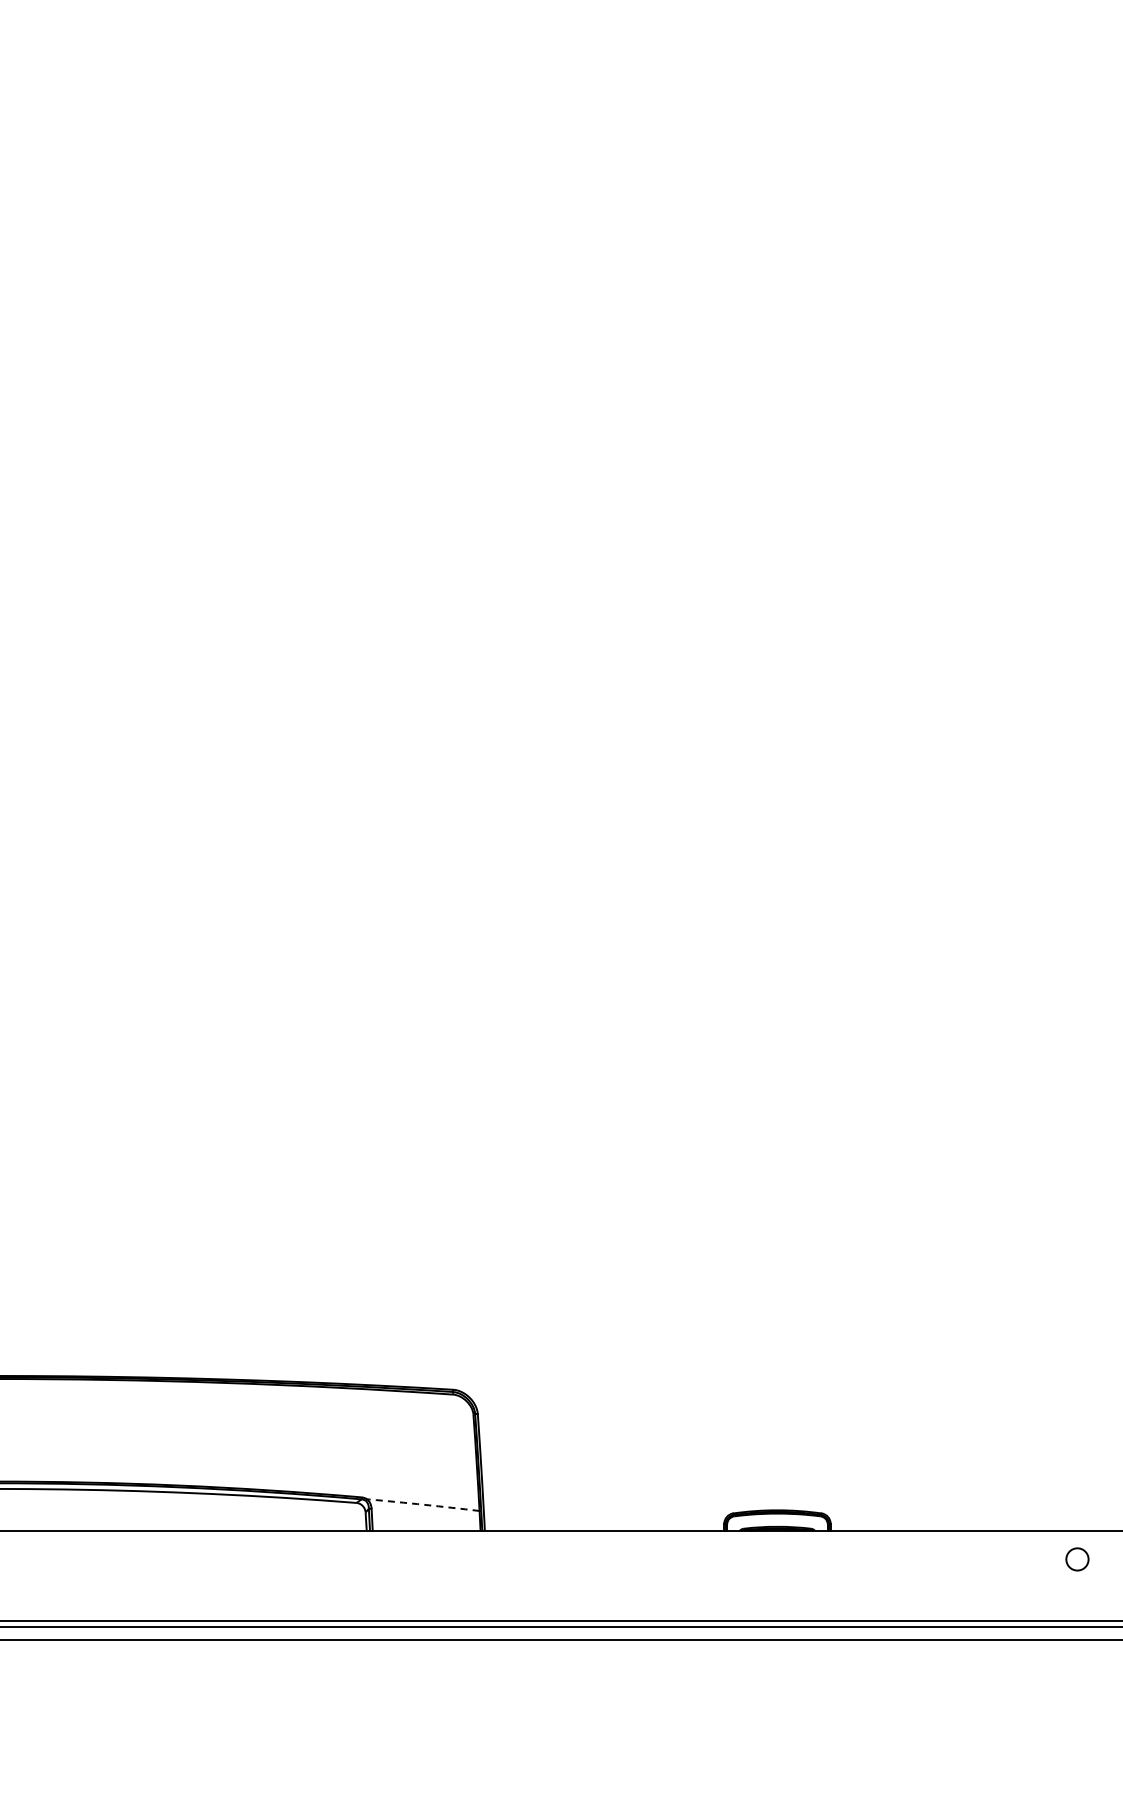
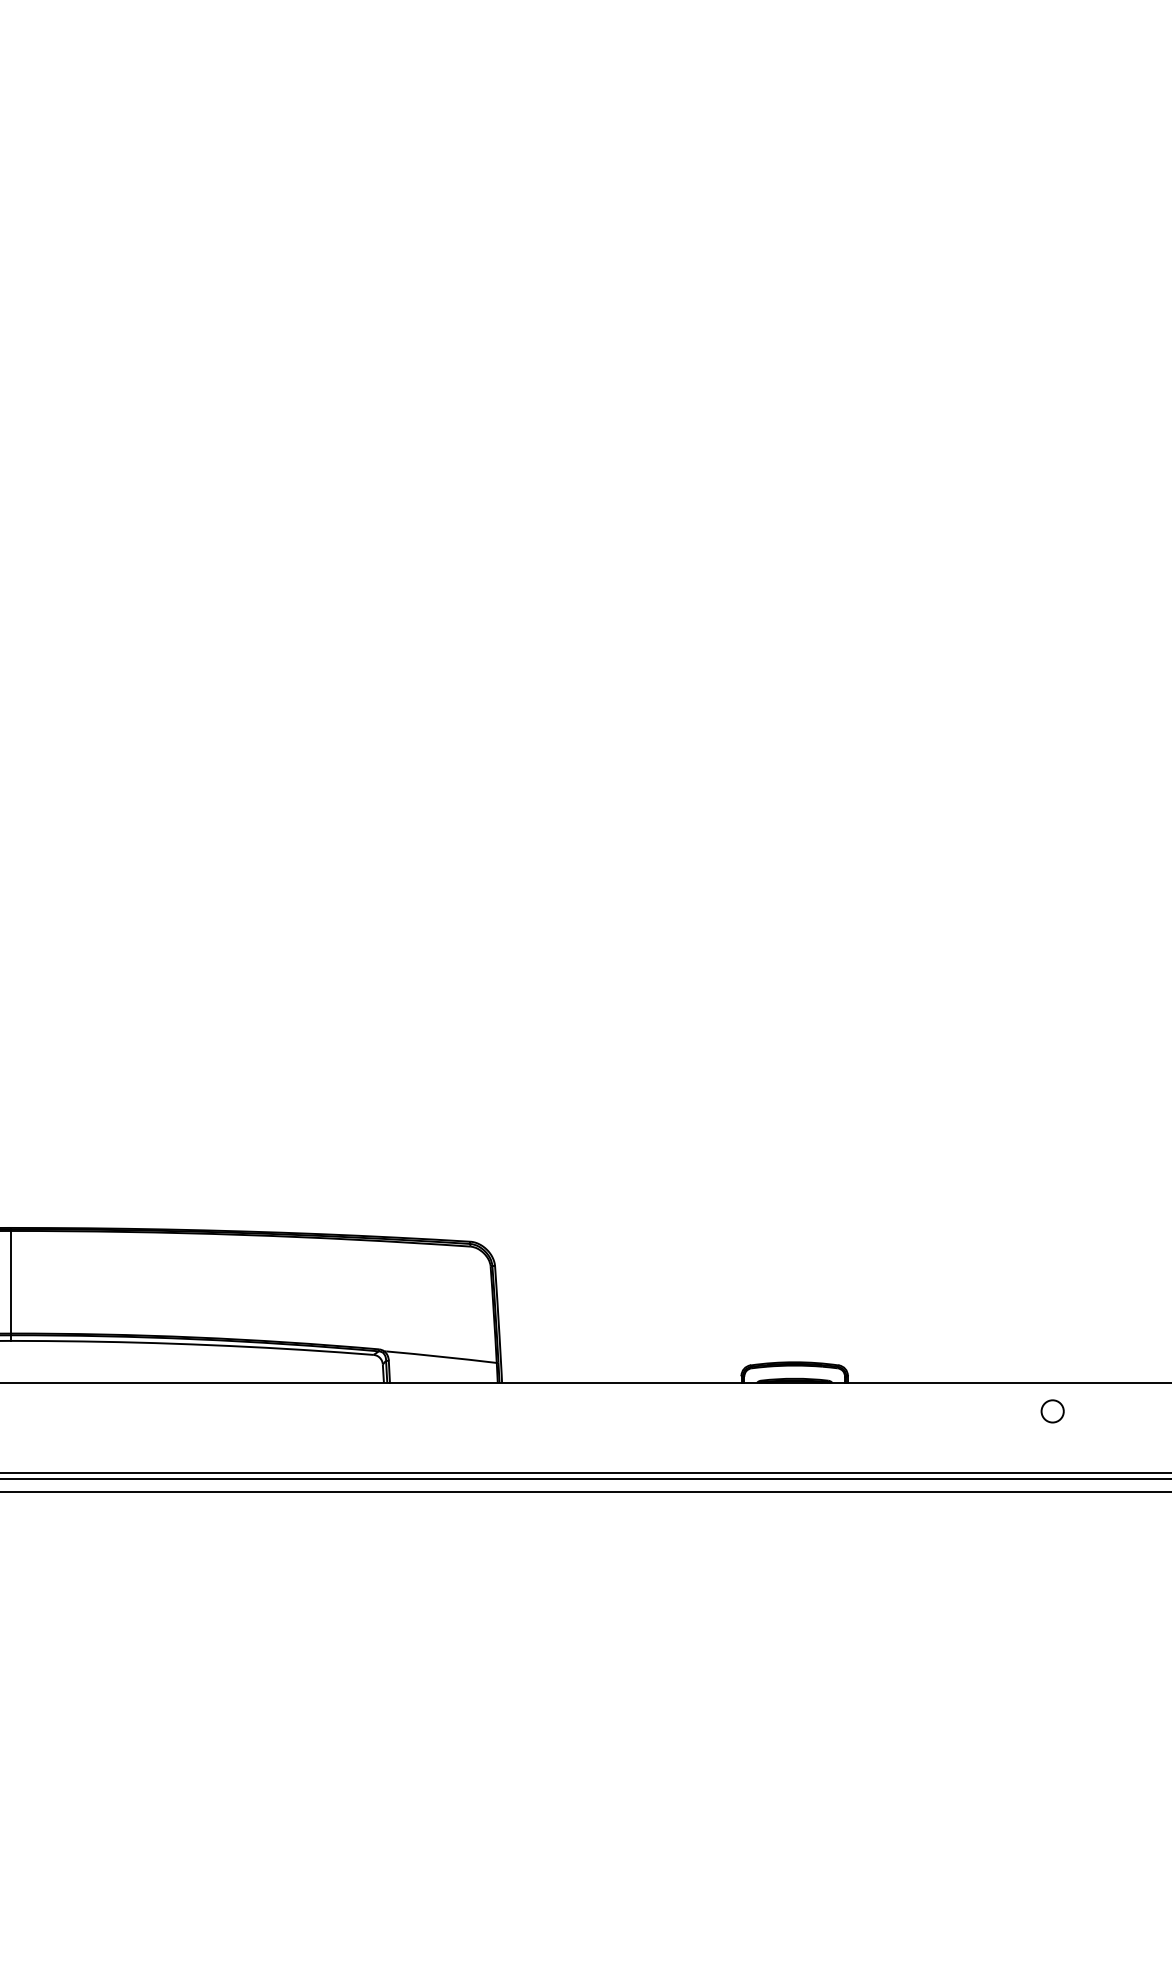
arc: (424, 1504) -> (441, 1356), dashed -> solid
circle: (1077, 1559) -> (1052, 1411), moved

